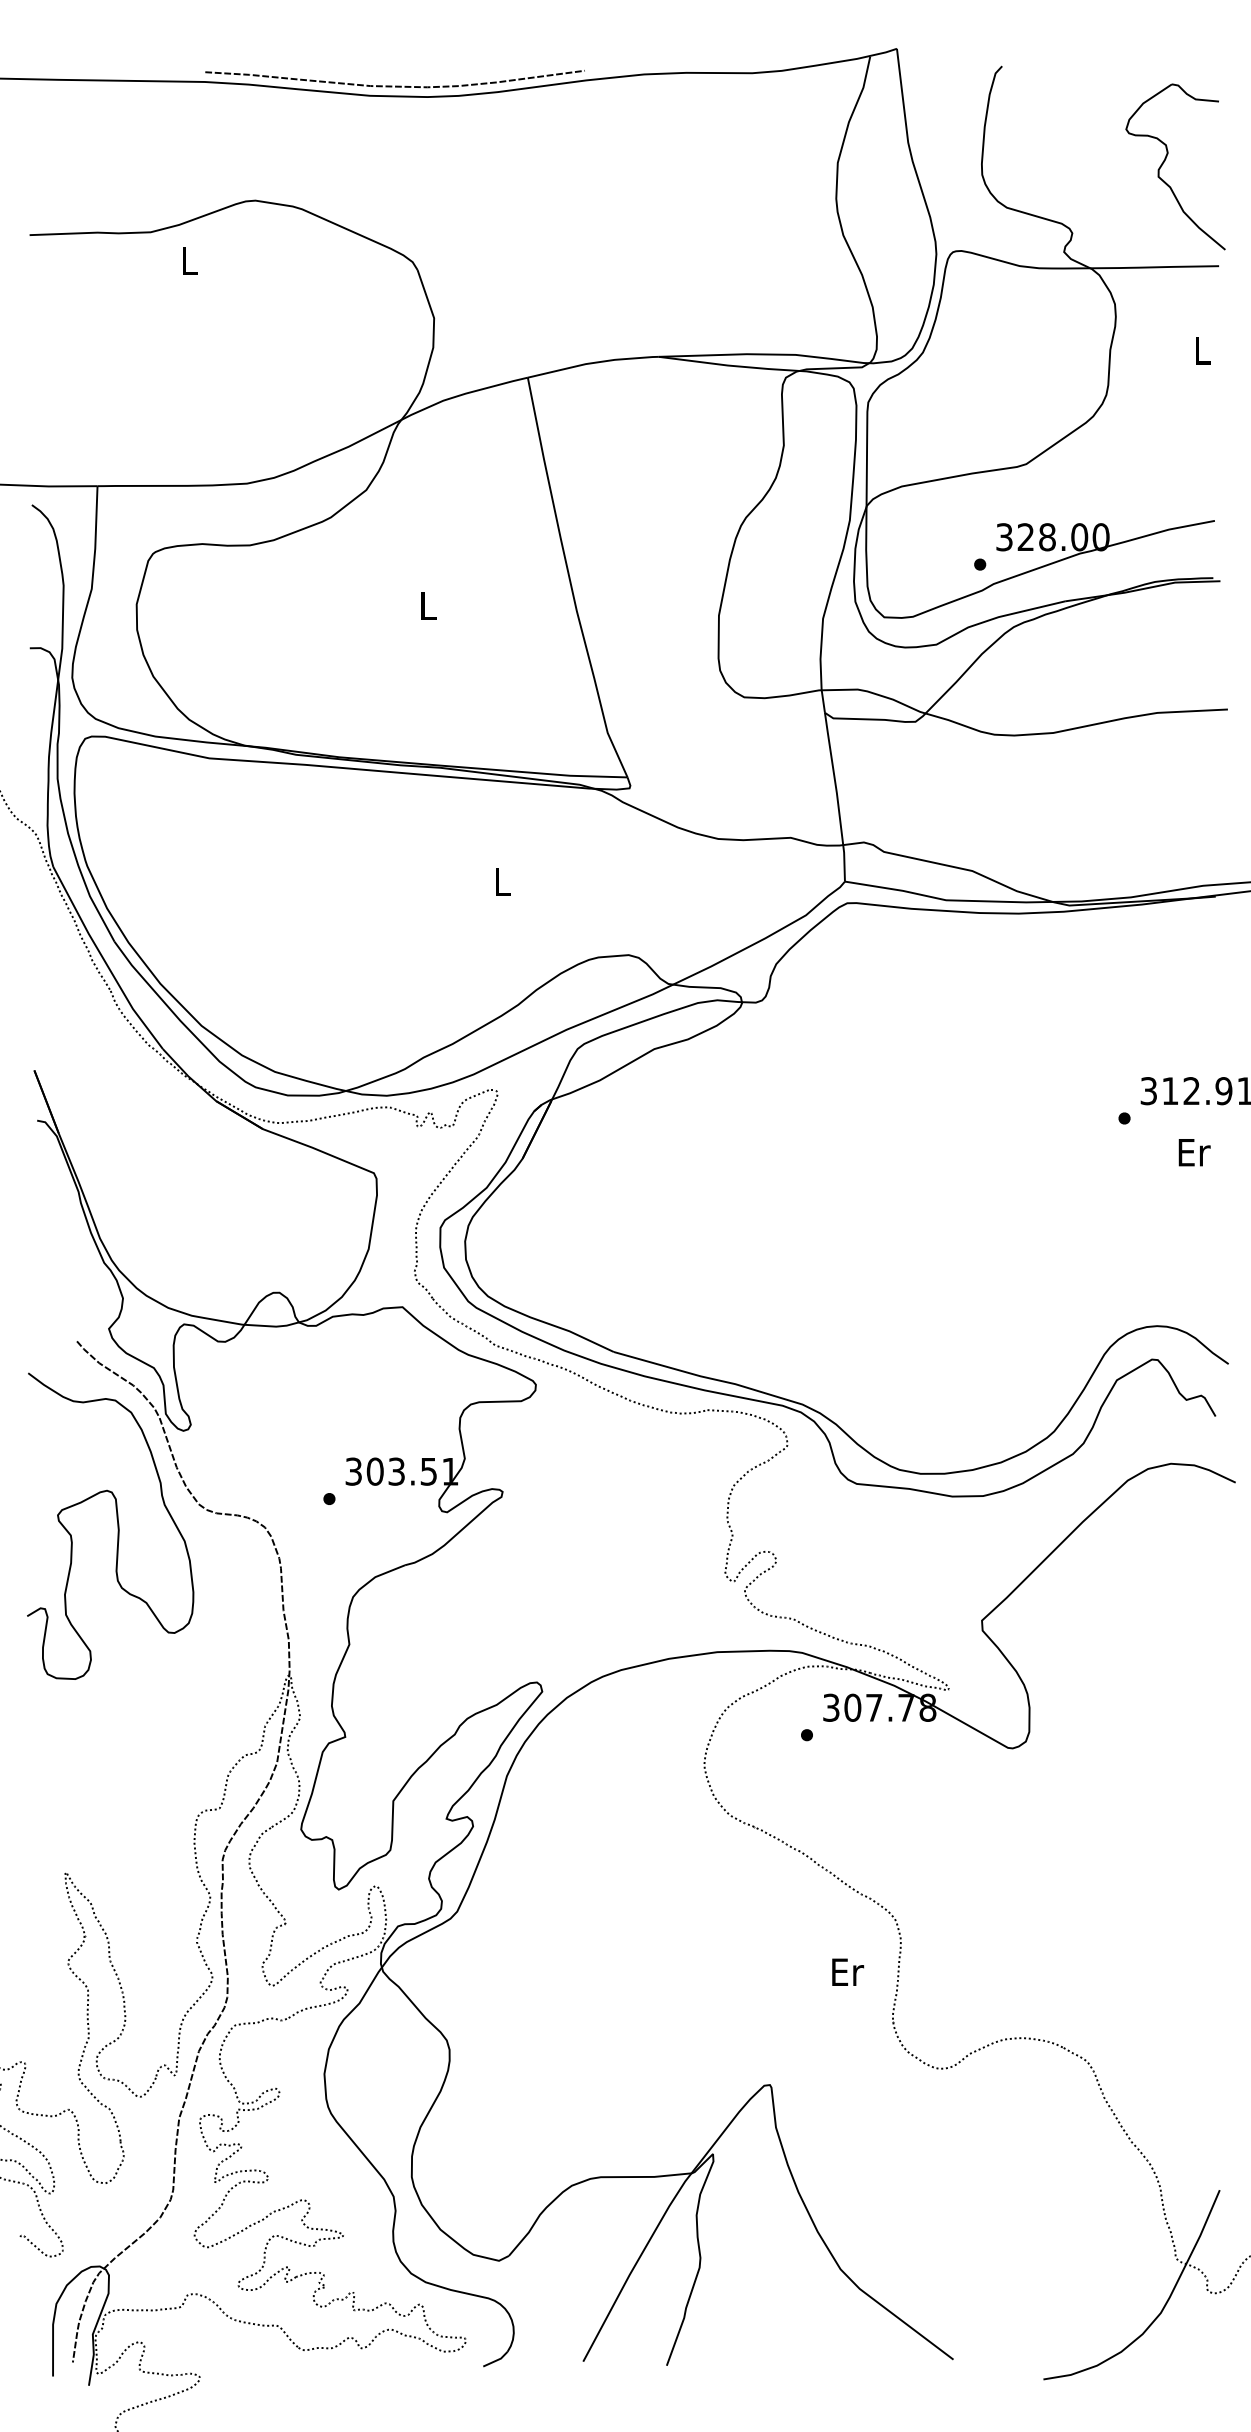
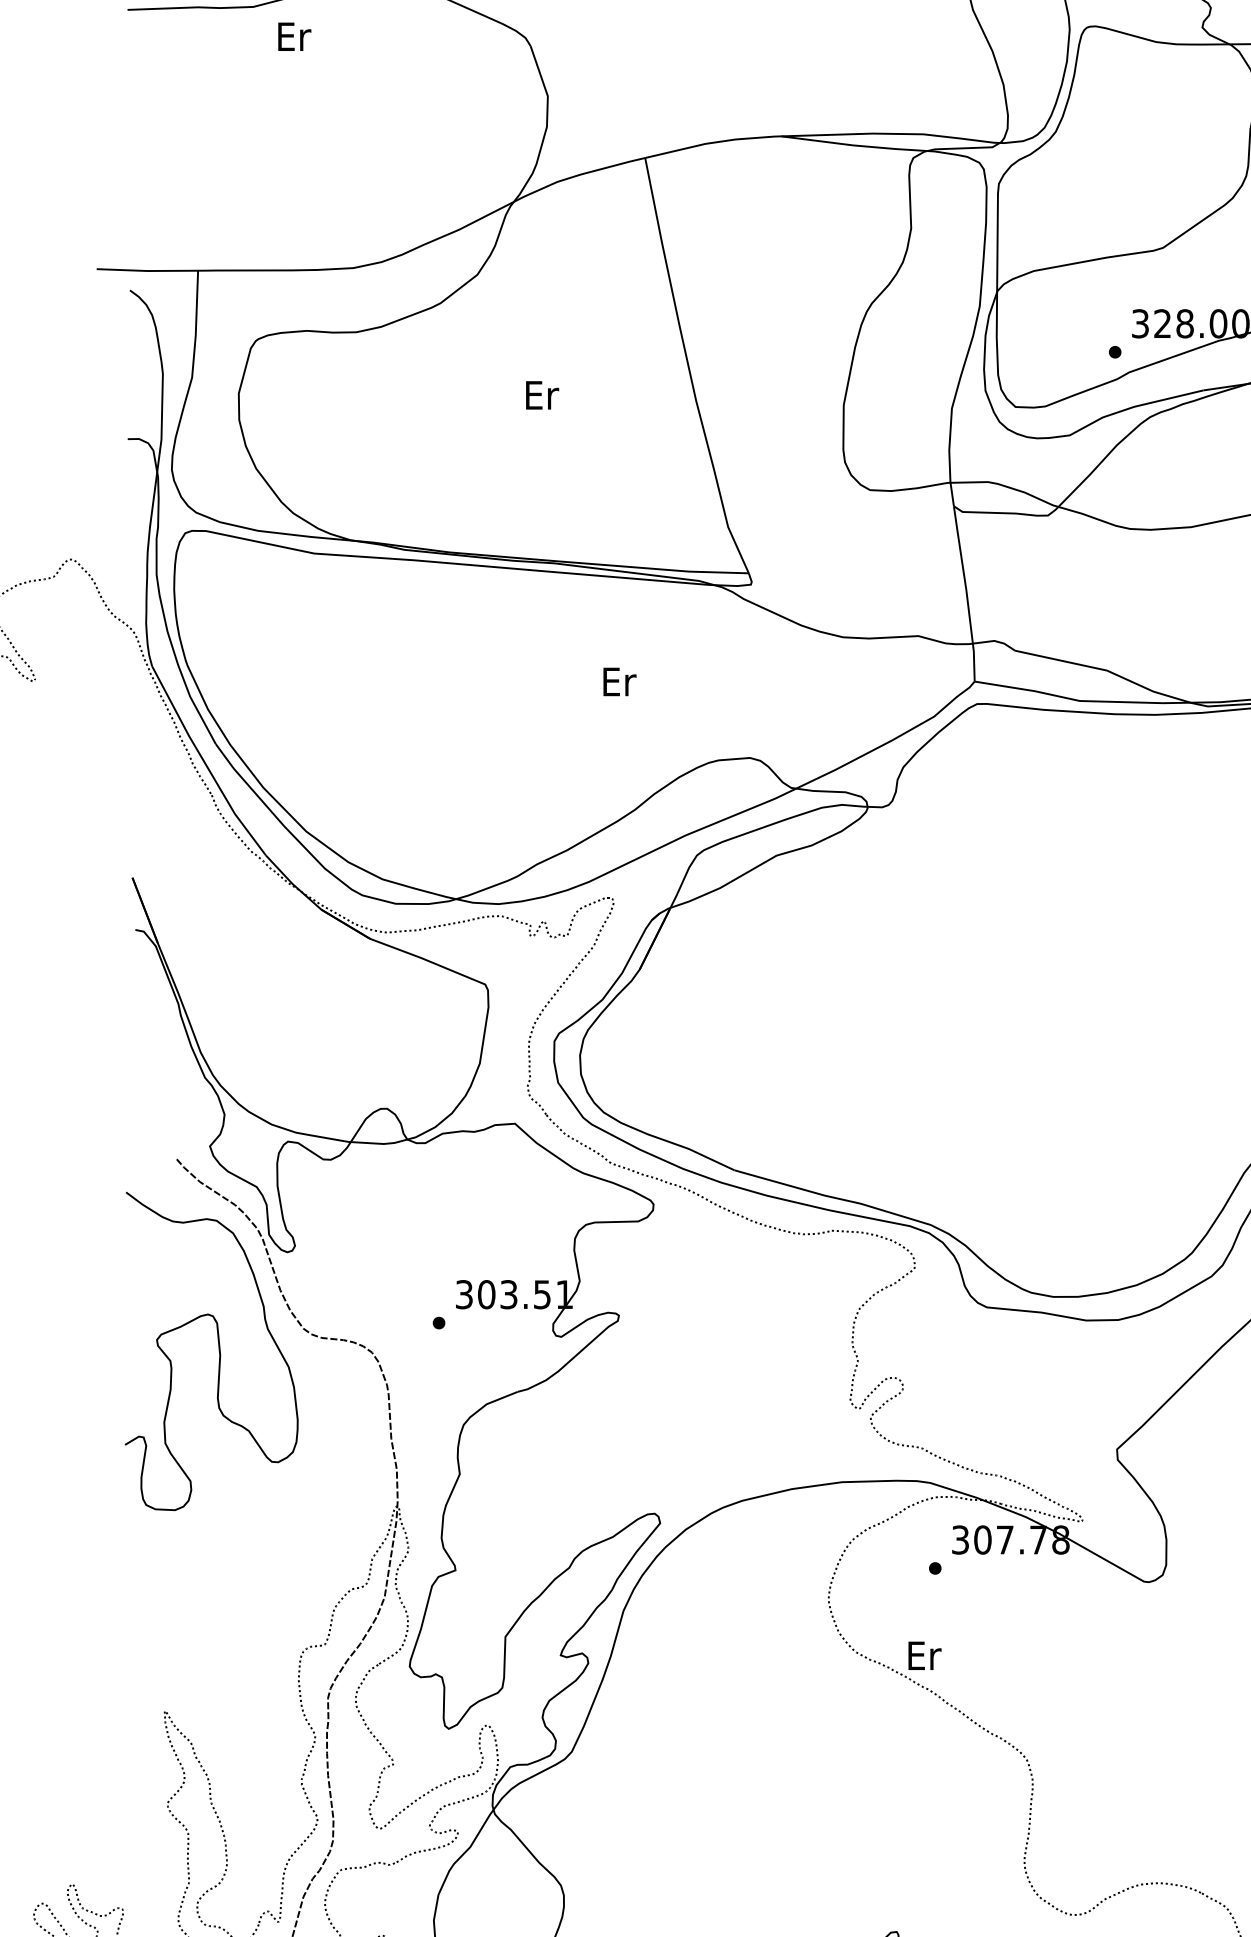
text: (190, 260) -> (294, 36), L -> Er
text: (428, 605) -> (541, 394), L -> Er
text: (503, 881) -> (619, 681), L -> Er
text: (848, 1971) -> (925, 1655), moved

